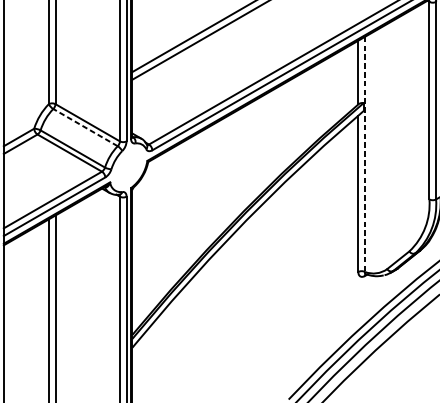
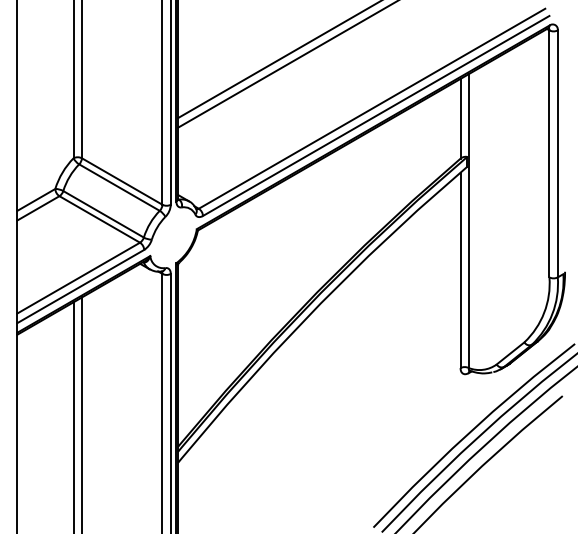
line: (85, 127) -> (119, 187), dashed -> solid
line: (364, 154) -> (468, 221), dashed -> solid

